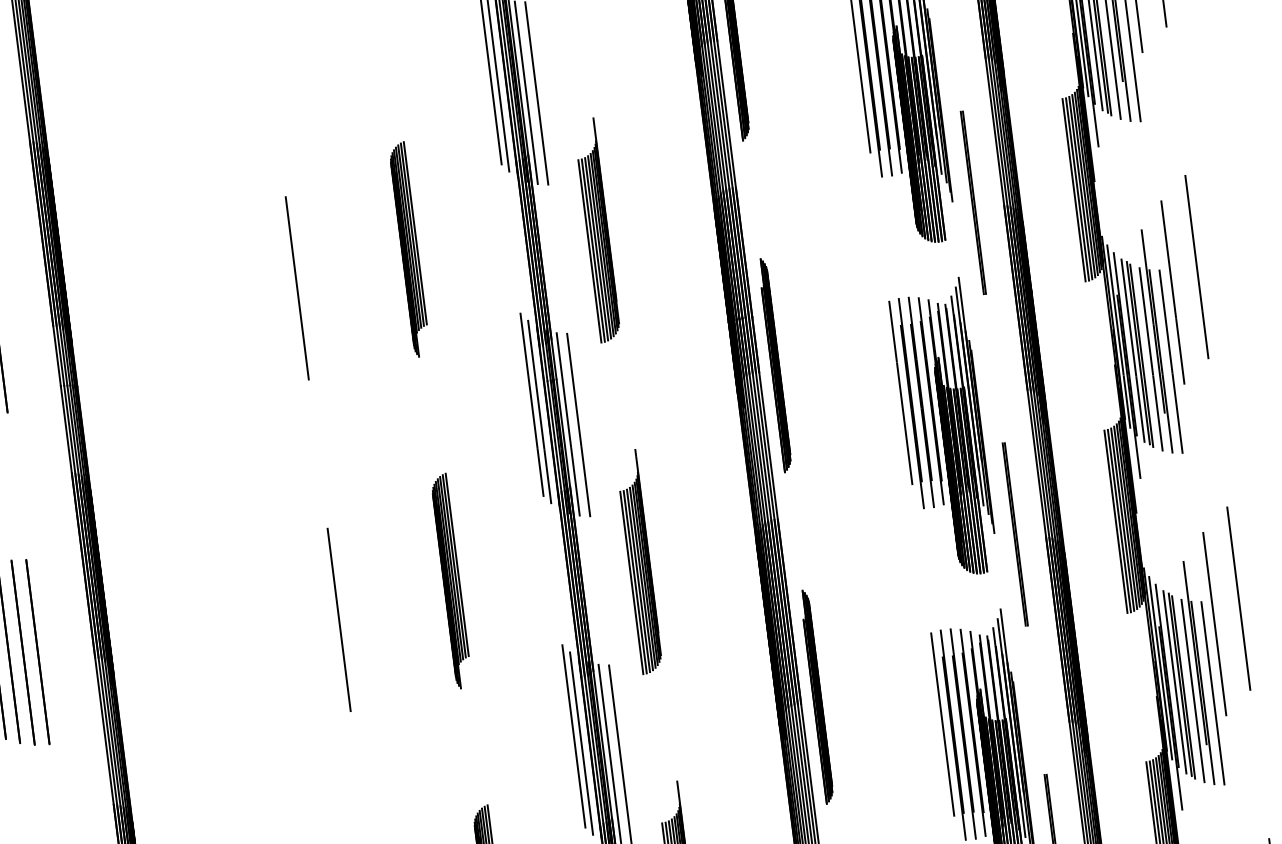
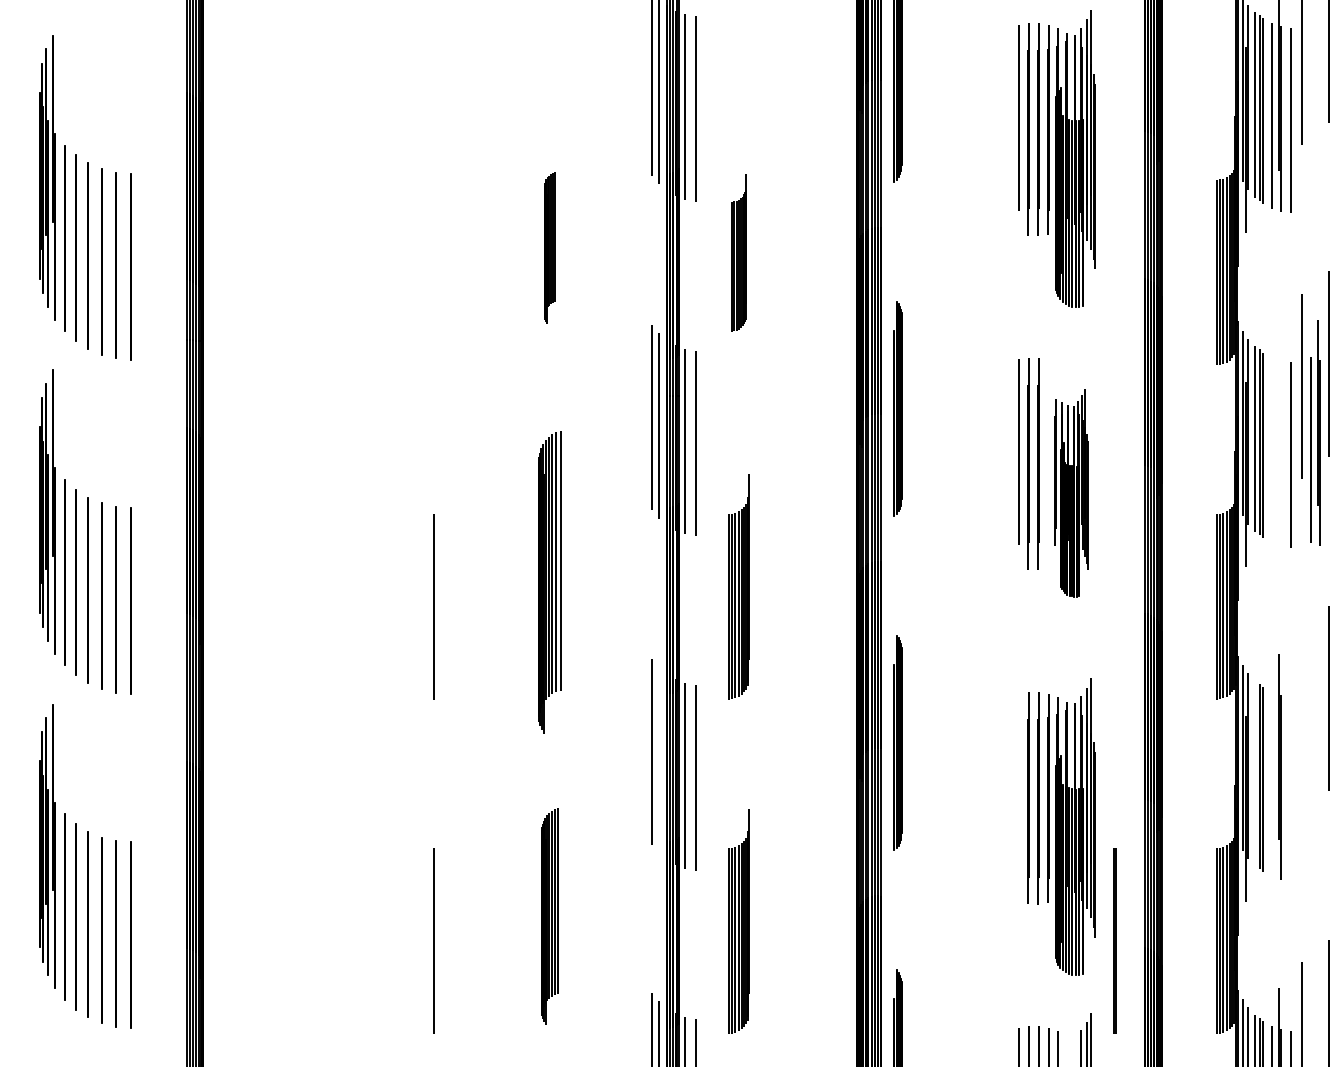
line: (972, 202) -> (1114, 272), removed
part: (597, 230) -> (738, 252), size x0.7
part: (409, 249) -> (549, 248), size x0.7
line: (297, 288) -> (433, 272), removed
part: (1153, 341) -> (1315, 432), moved
part: (957, 426) -> (1071, 492), size x0.7
line: (1014, 534) -> (1114, 606), removed
part: (451, 581) -> (549, 582), size x1.4
line: (1214, 623) -> (1301, 720), removed
line: (1174, 682) -> (1254, 773), removed
line: (1192, 691) -> (1271, 784), removed
line: (1213, 692) -> (1291, 788), removed
line: (942, 724) -> (1019, 786), removed
line: (581, 743) -> (658, 759), removed

